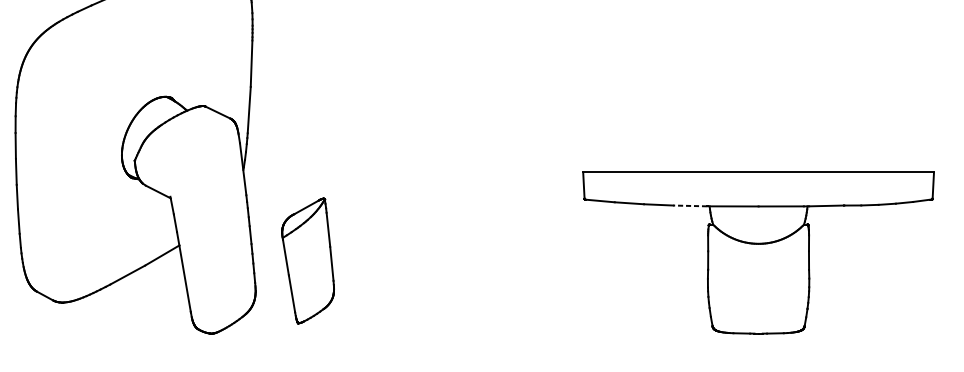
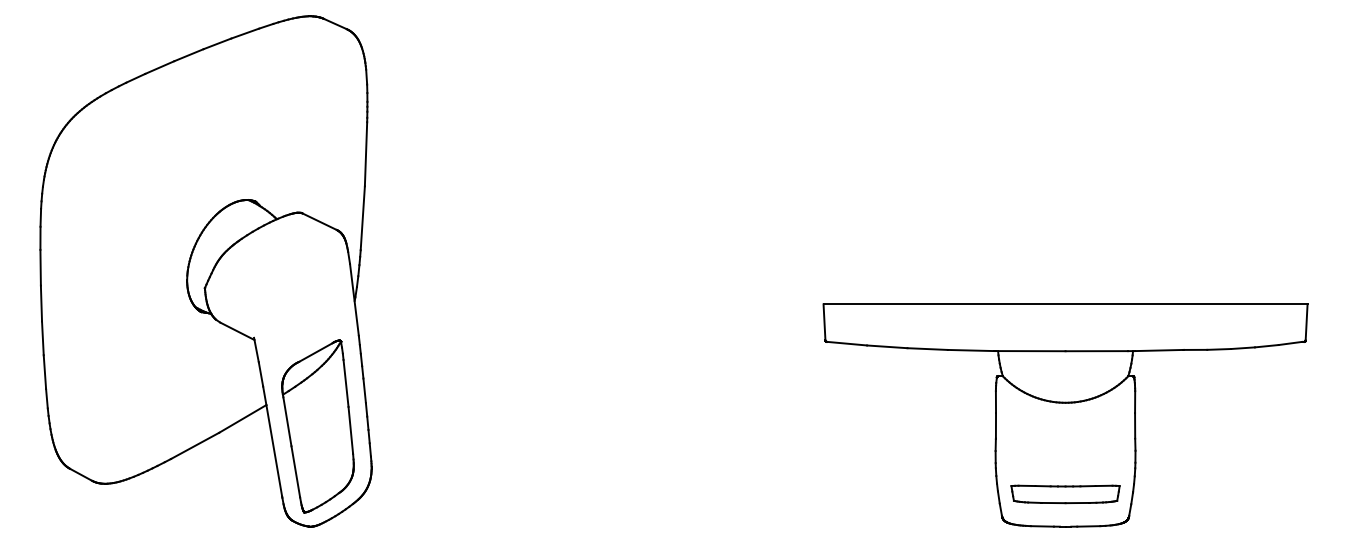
line: (689, 205) -> (970, 350), dashed -> solid
part: (307, 261) -> (317, 426), moved
part: (758, 310) -> (1065, 494), added

